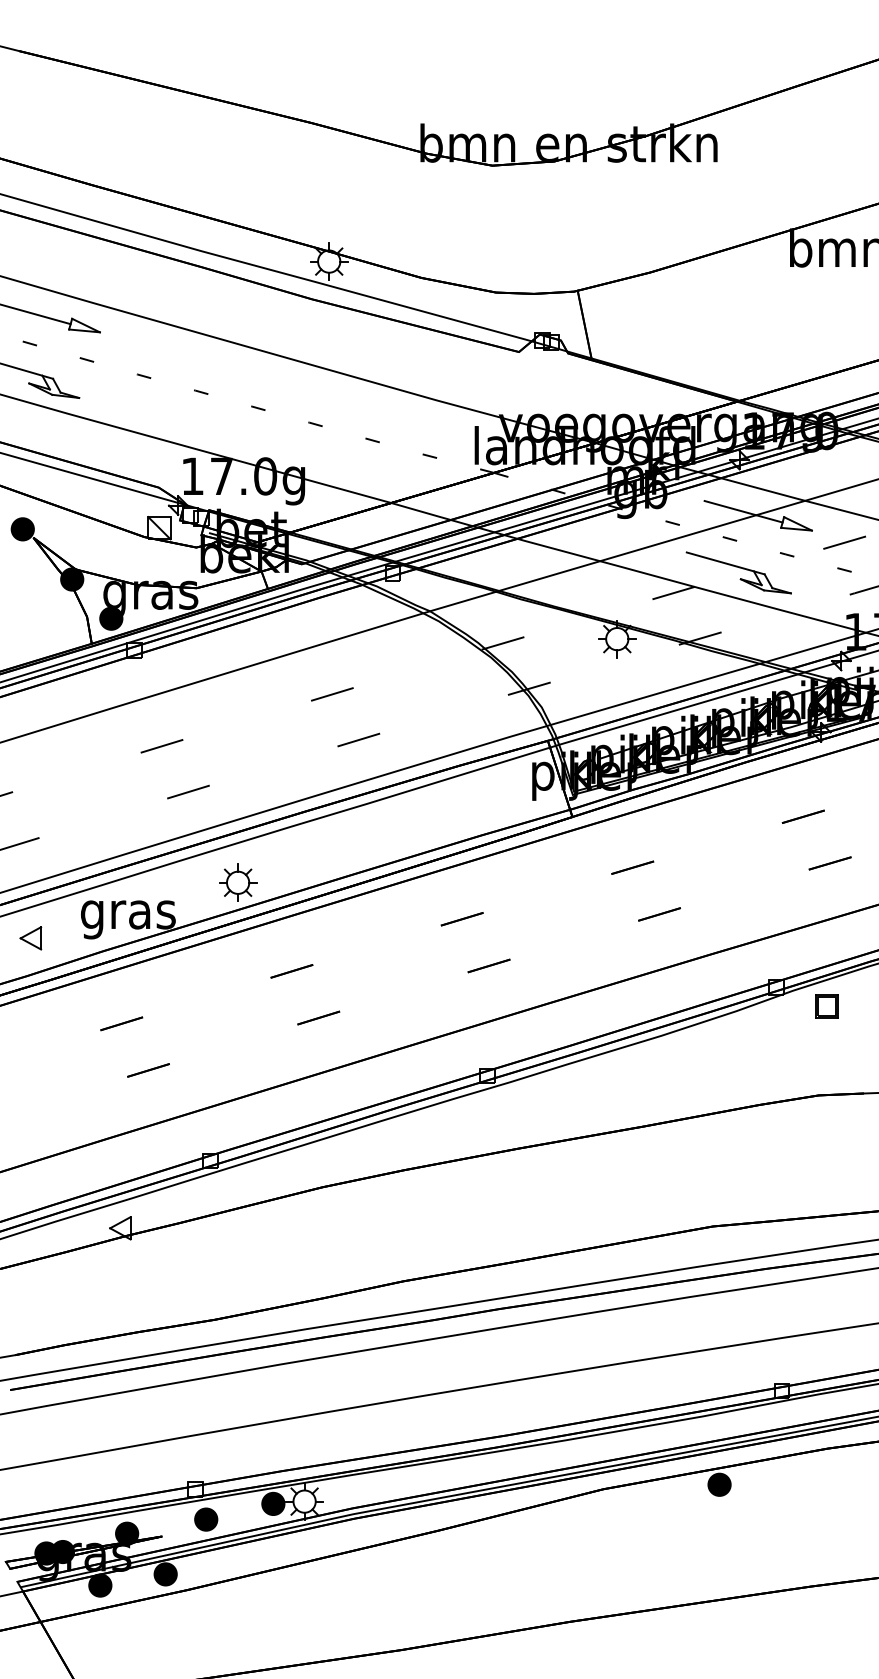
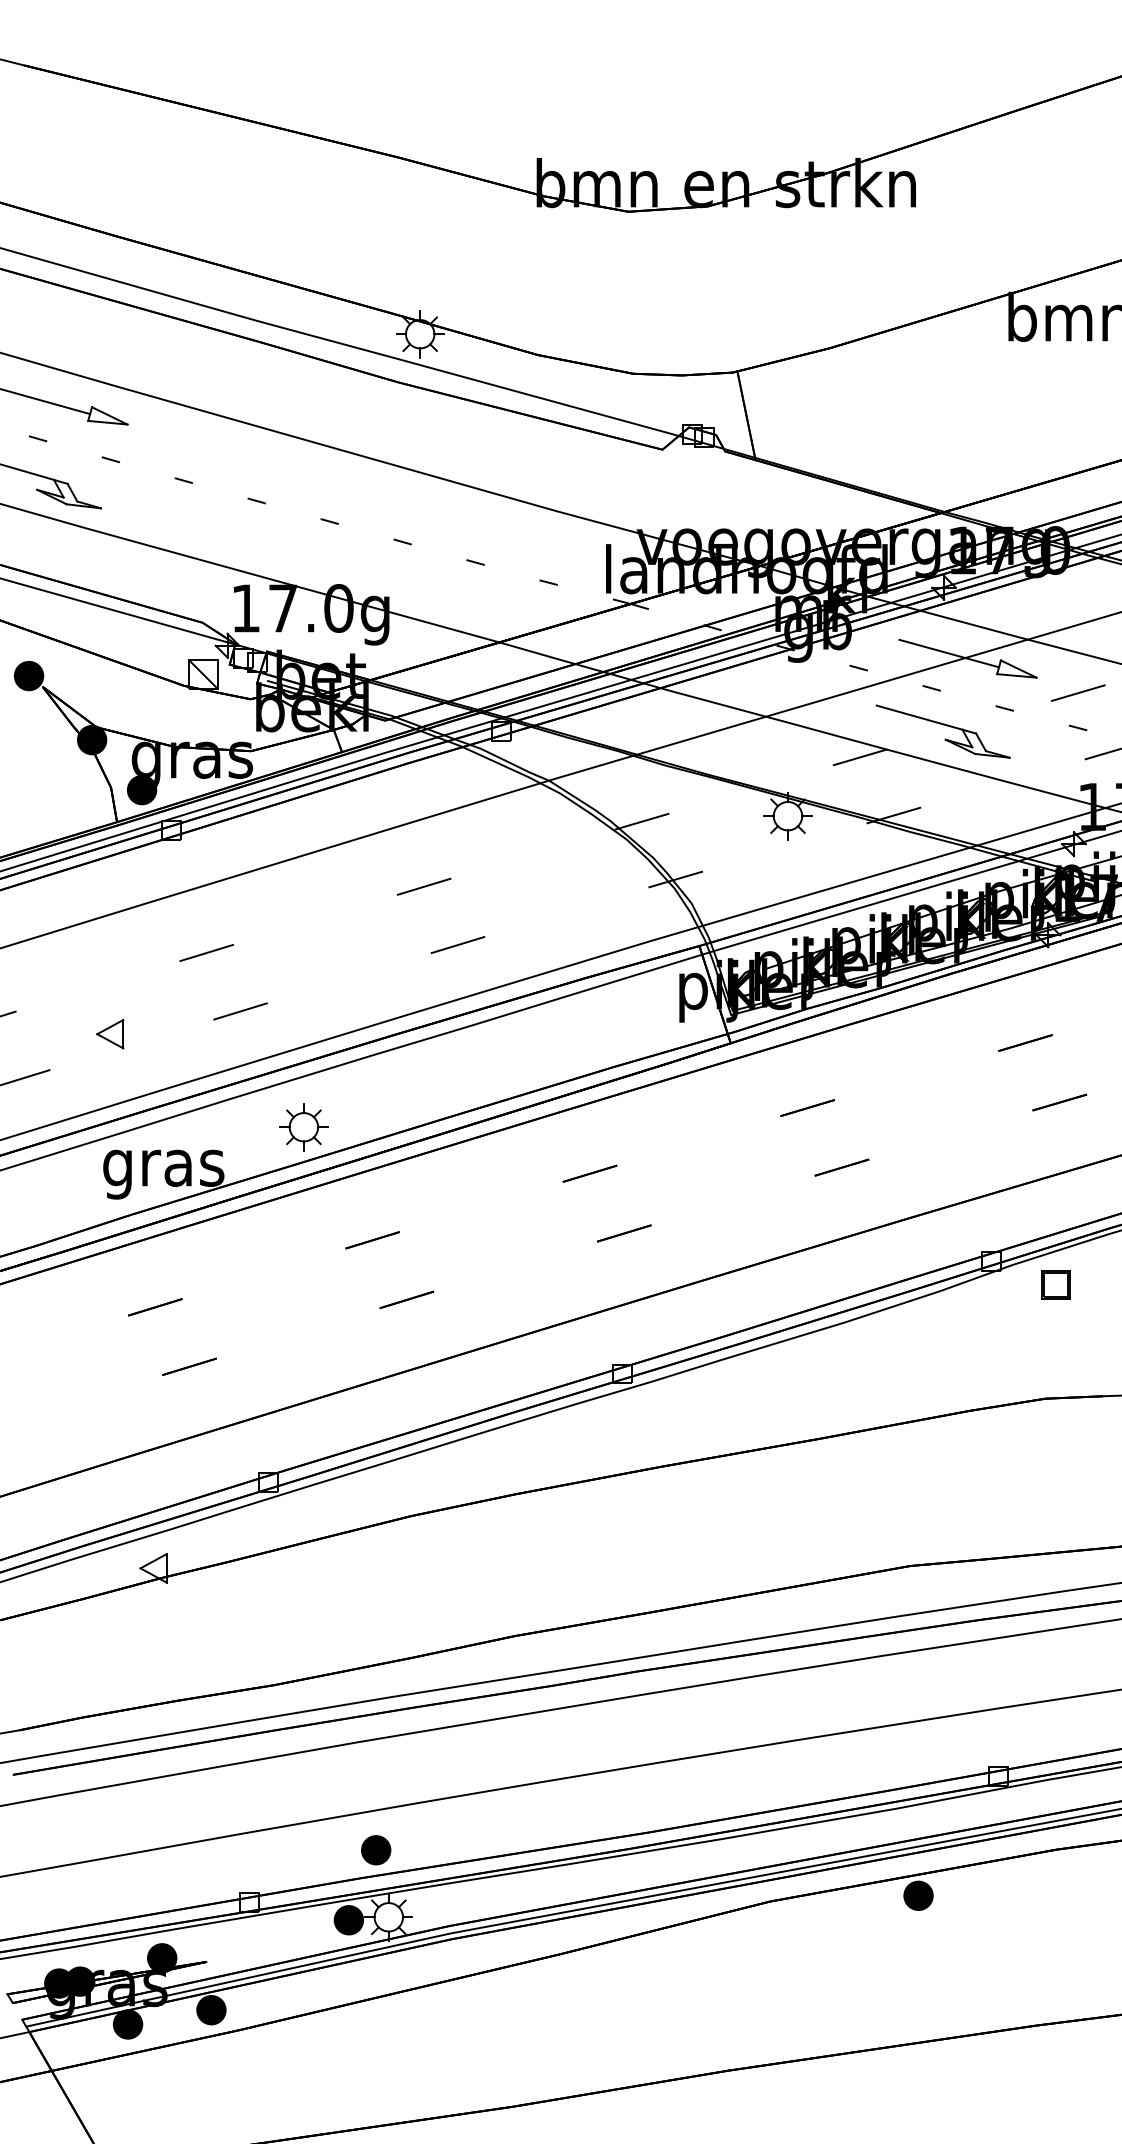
part: (31, 938) -> (110, 1034), moved
part: (206, 1519) -> (376, 1850), moved

